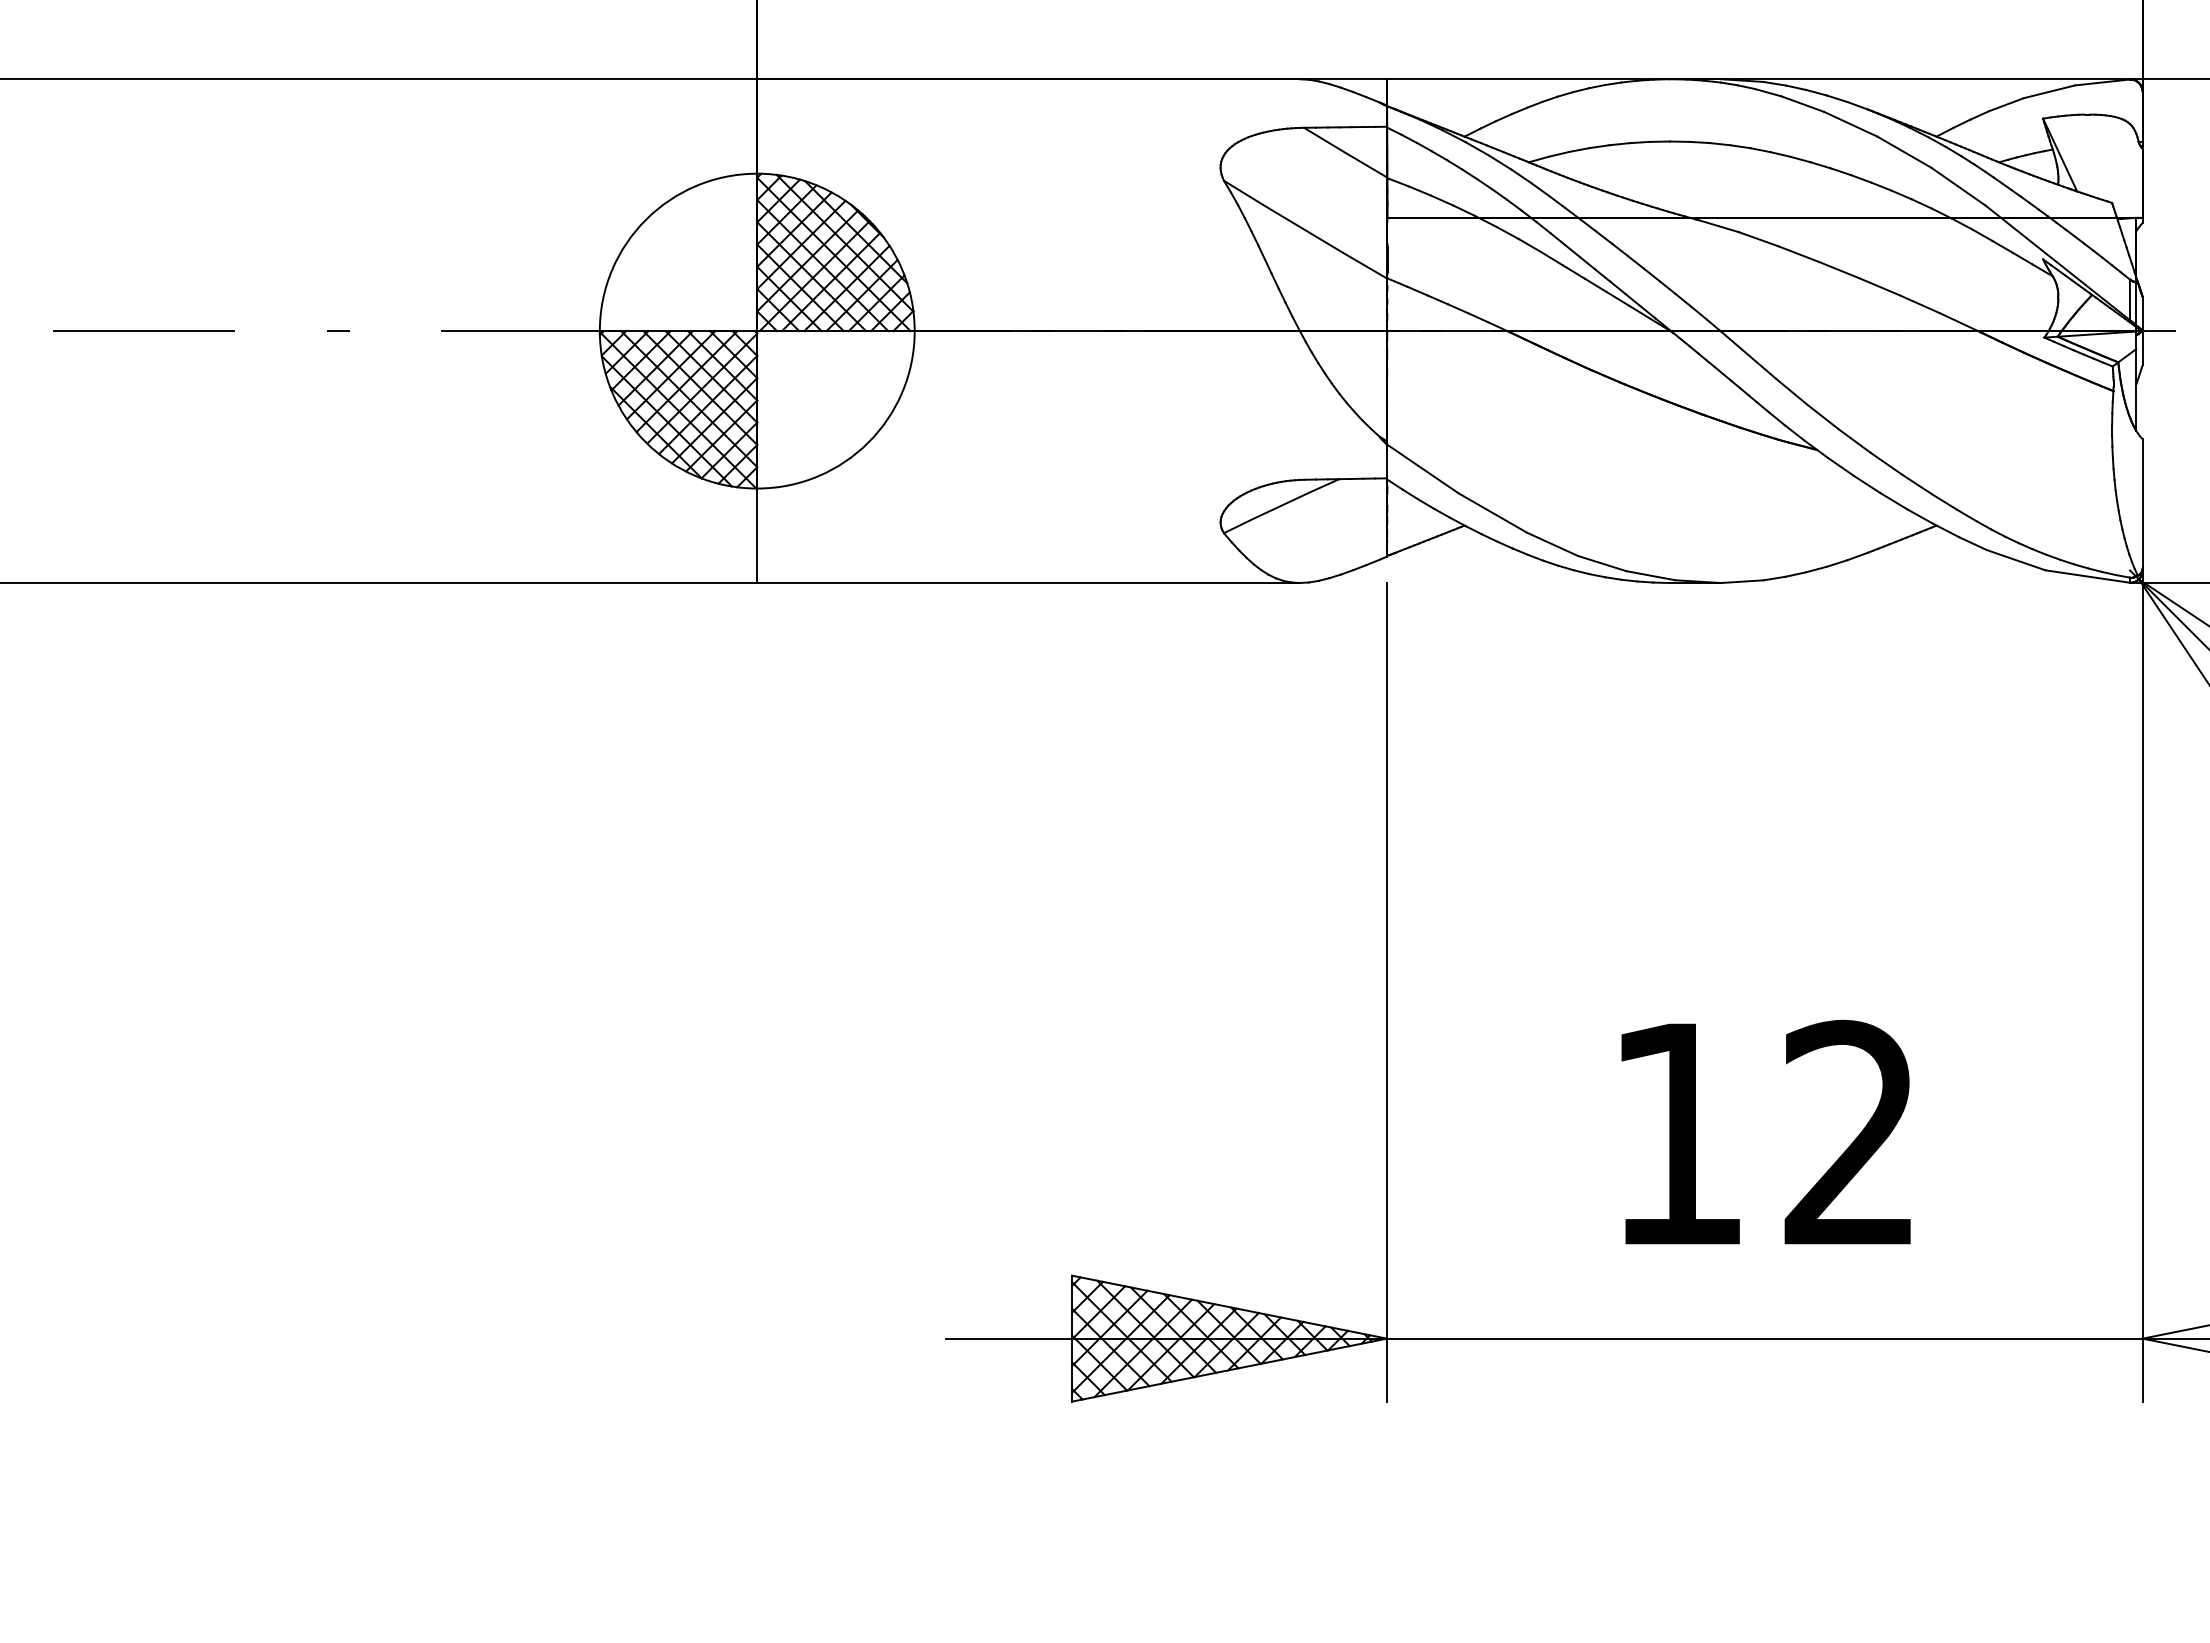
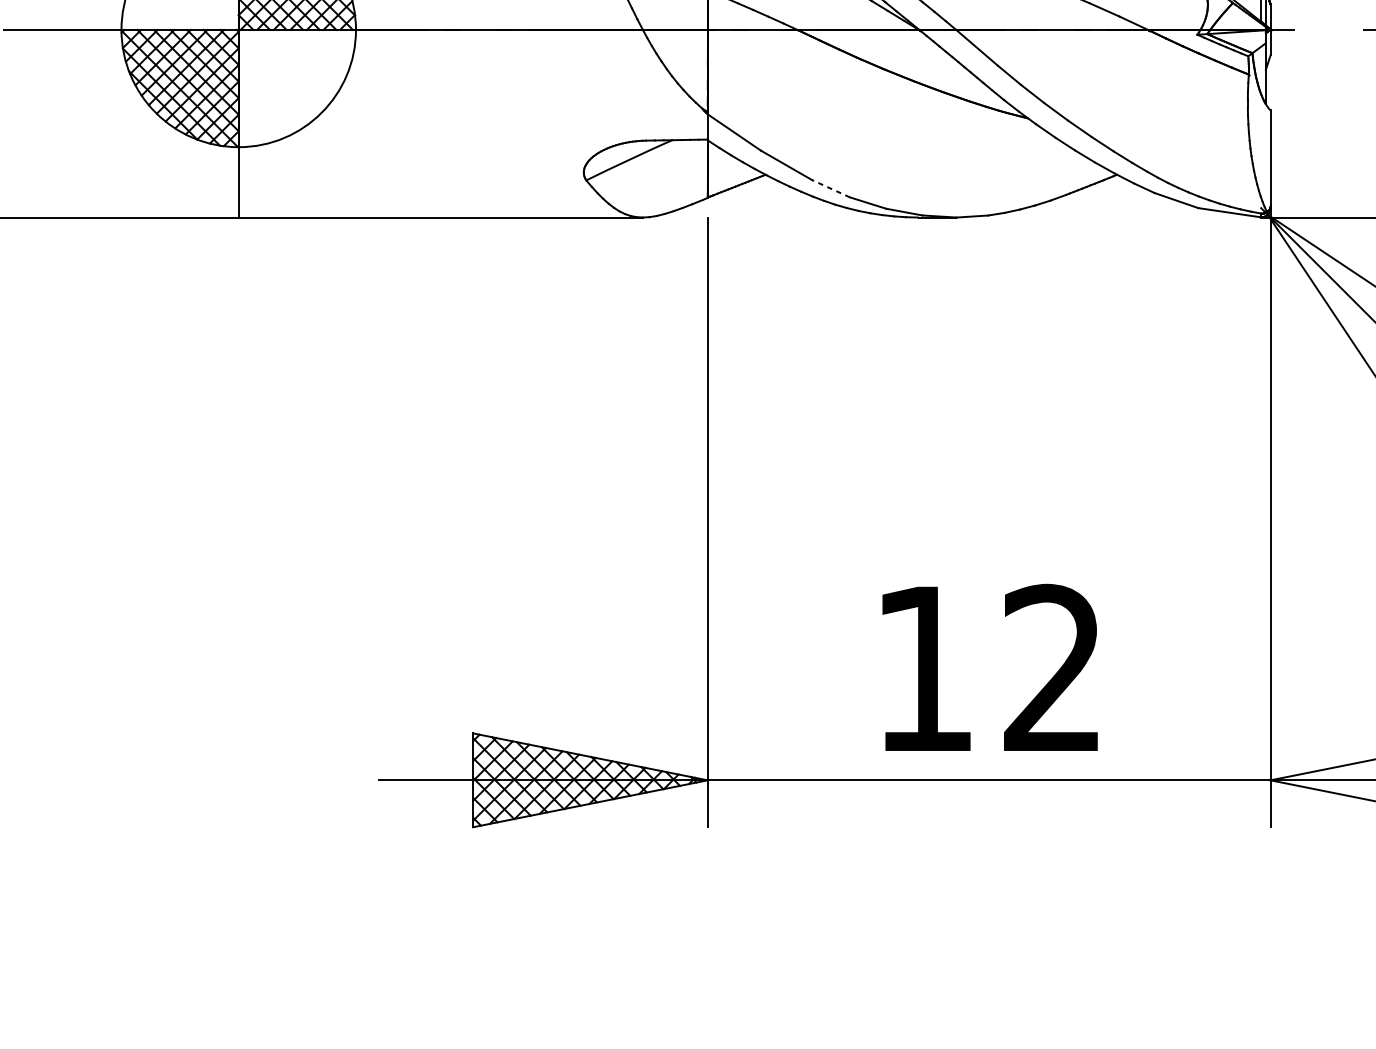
line: (1552, 544) -> (831, 188), solid -> dashed
text: (1765, 1131) -> (989, 667), moved

